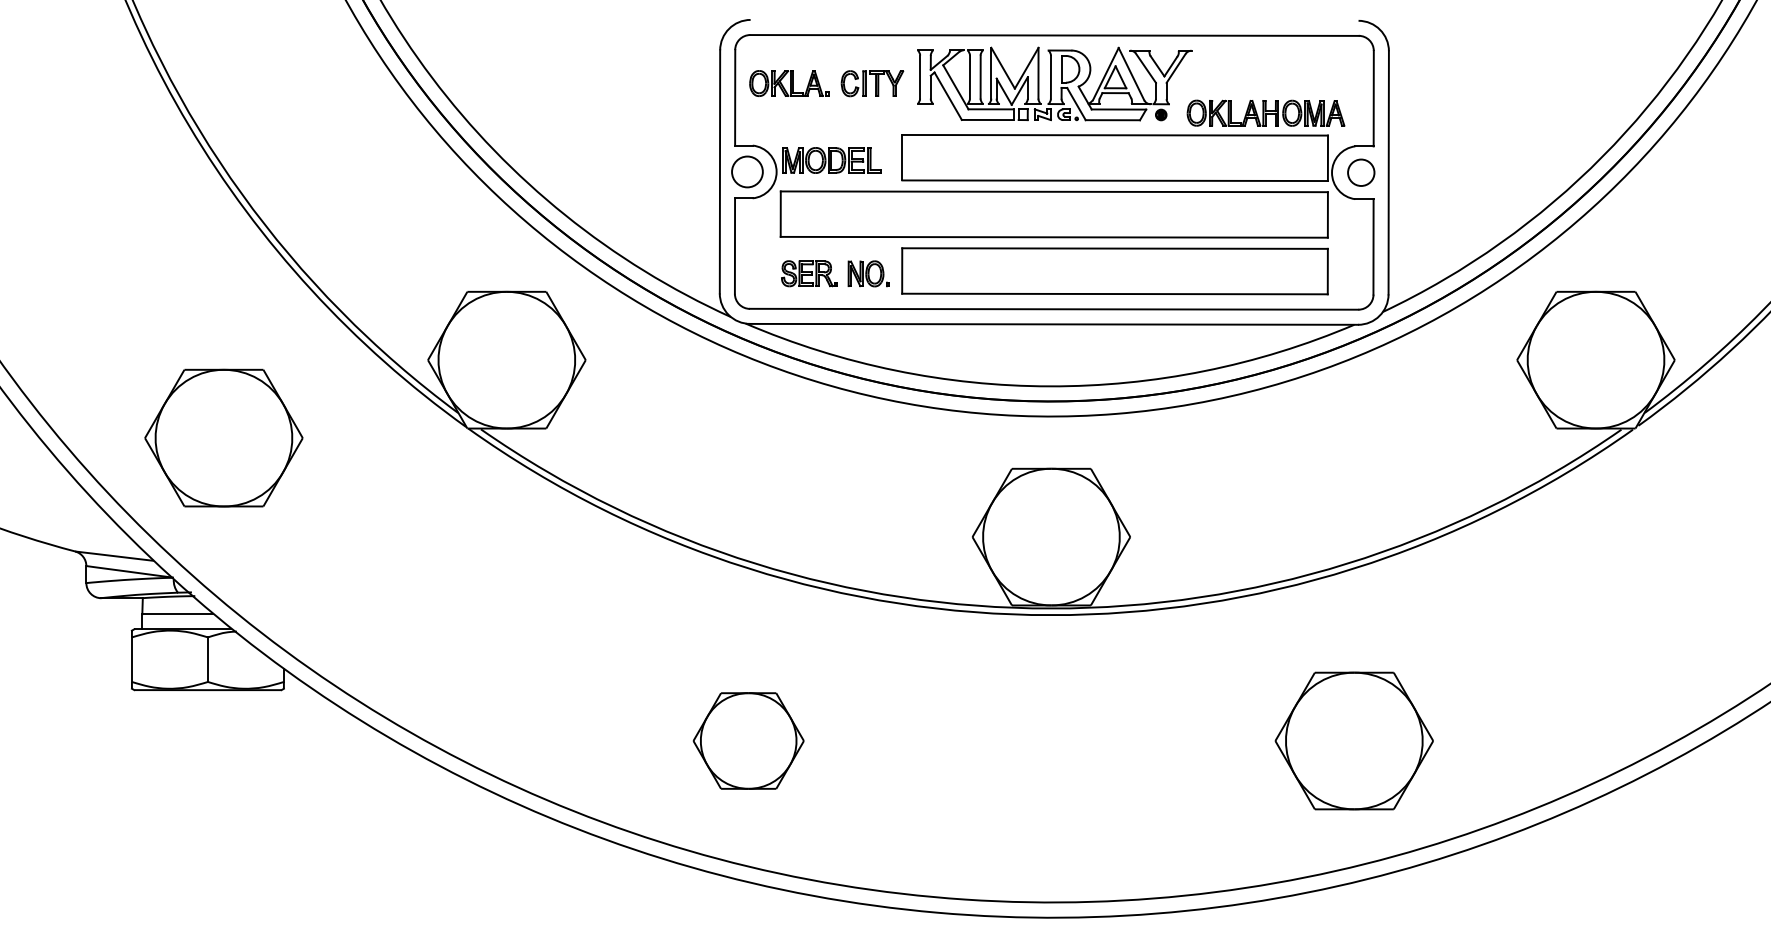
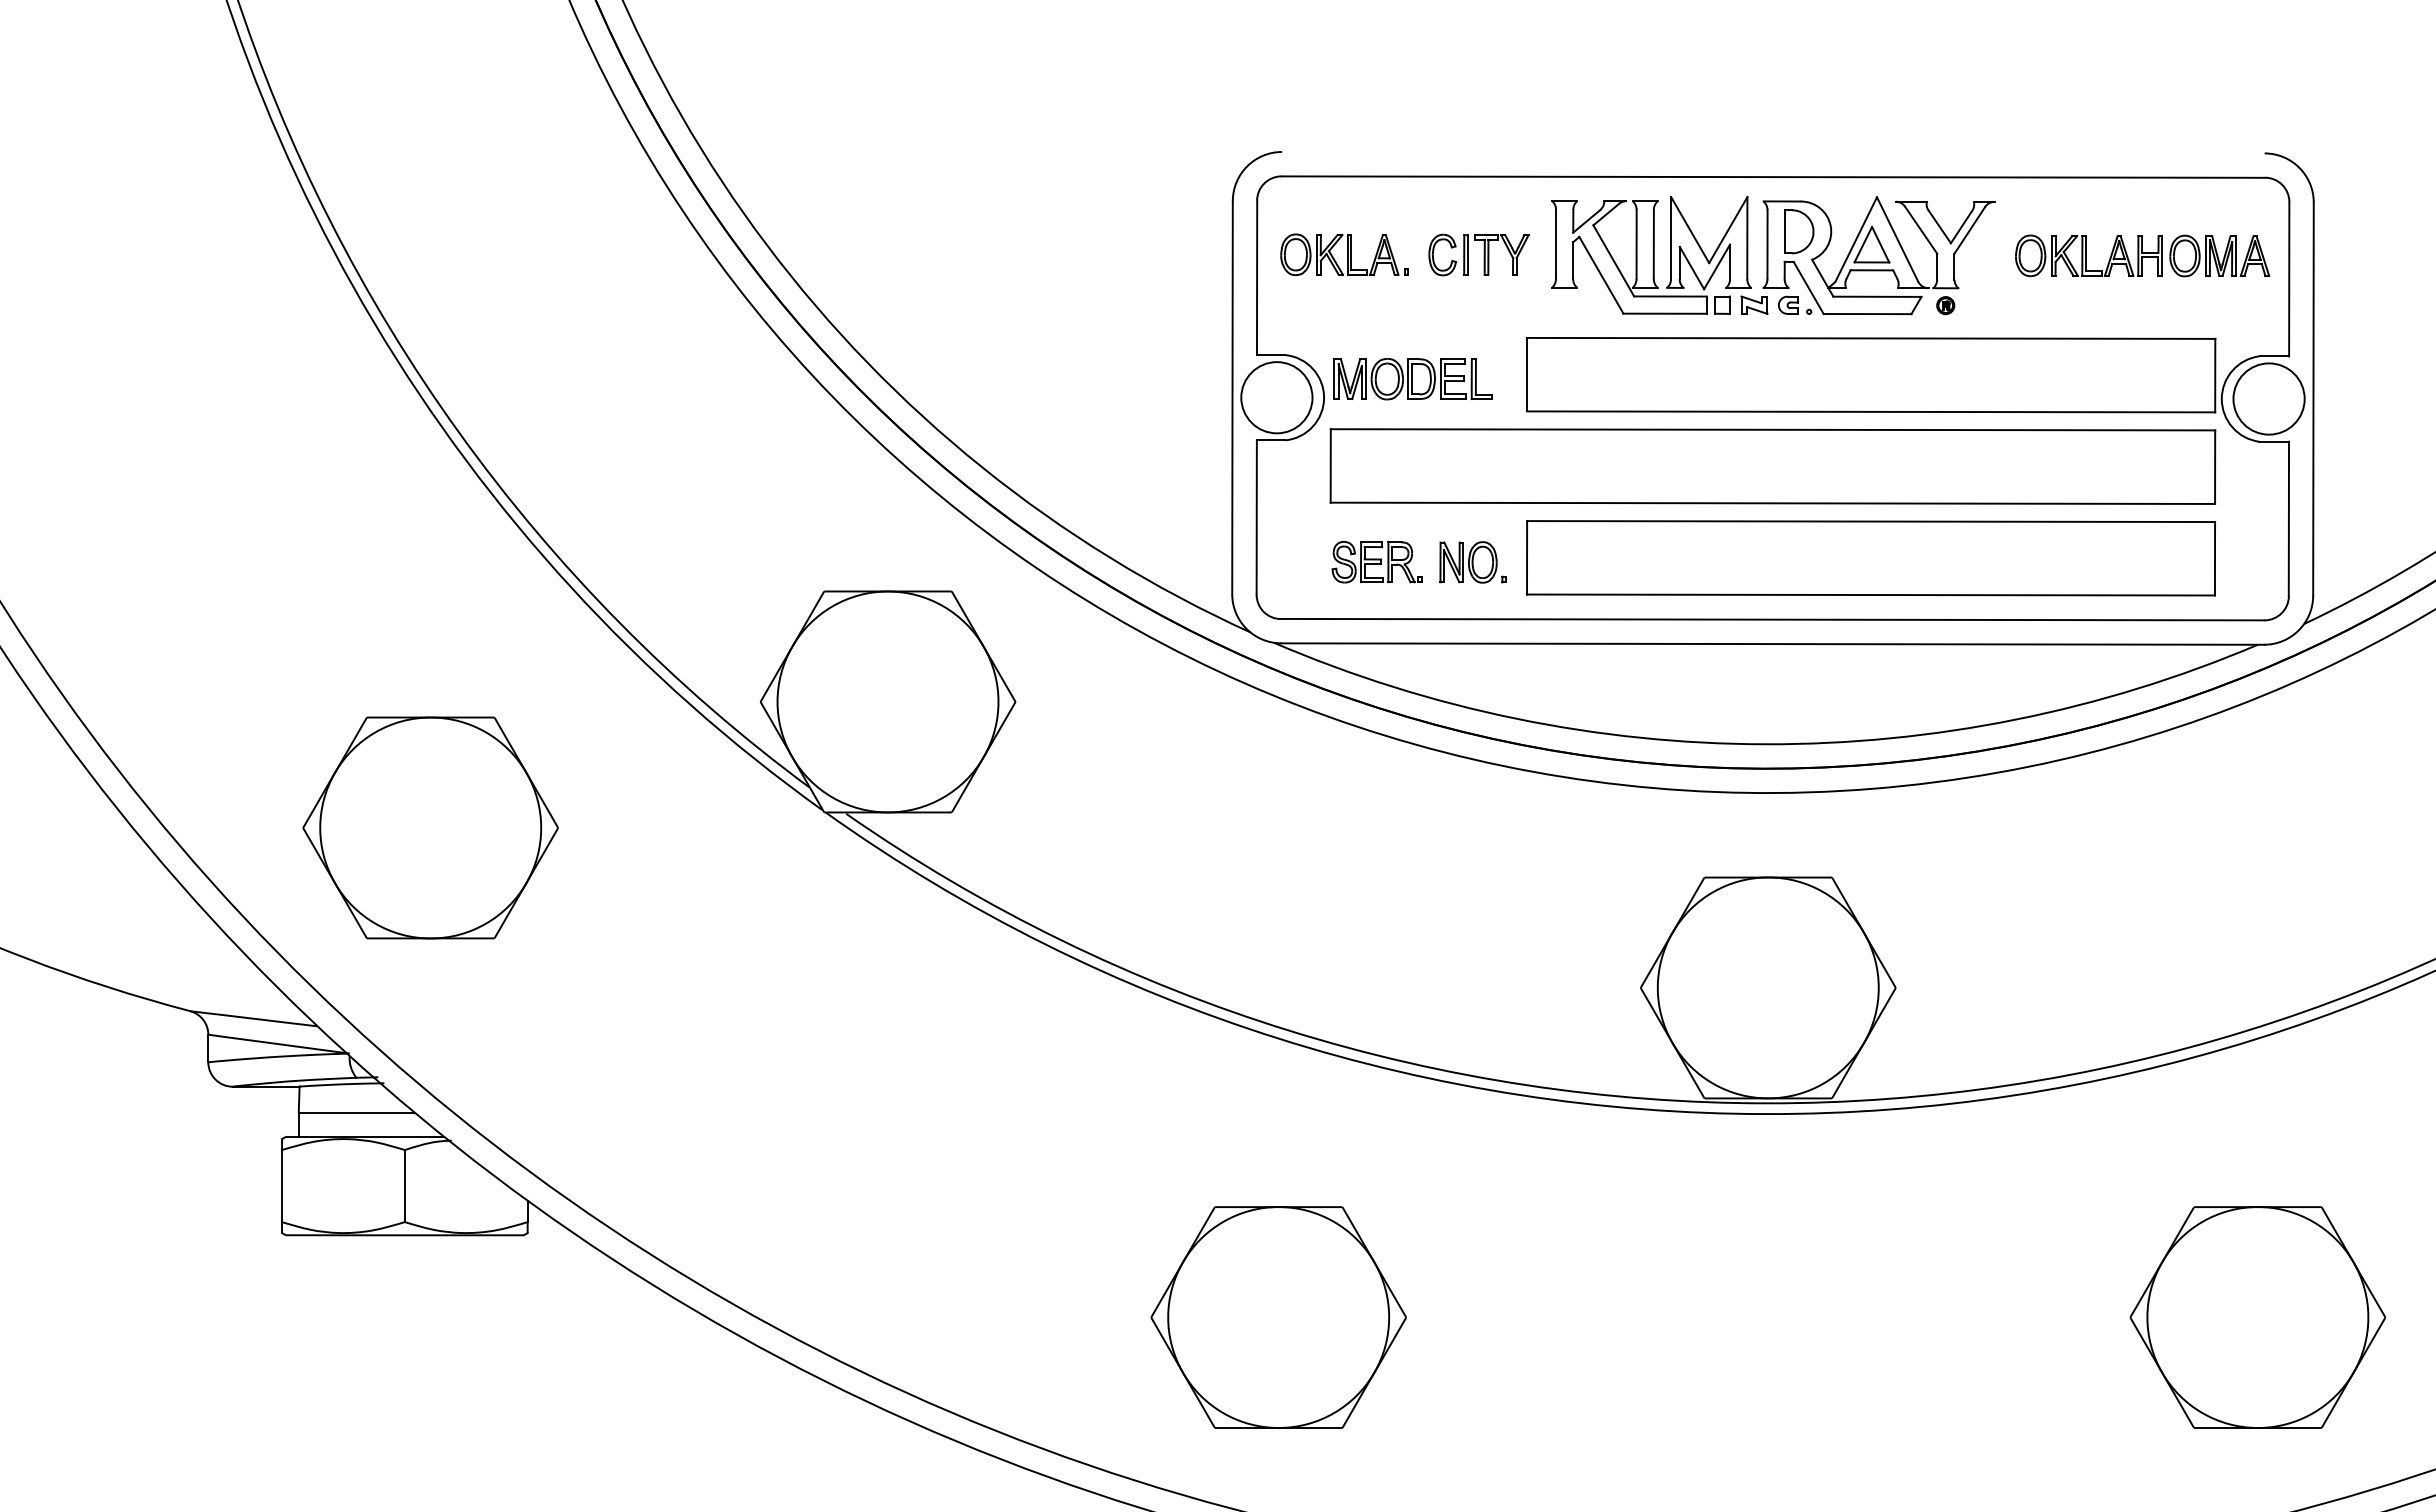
part: (1265, 112) -> (2141, 254), moved
circle: (747, 171) -> (1276, 396), size x1.43
circle: (1361, 172) -> (2269, 398), size x1.67
part: (748, 740) -> (1278, 1316), size x1.43

